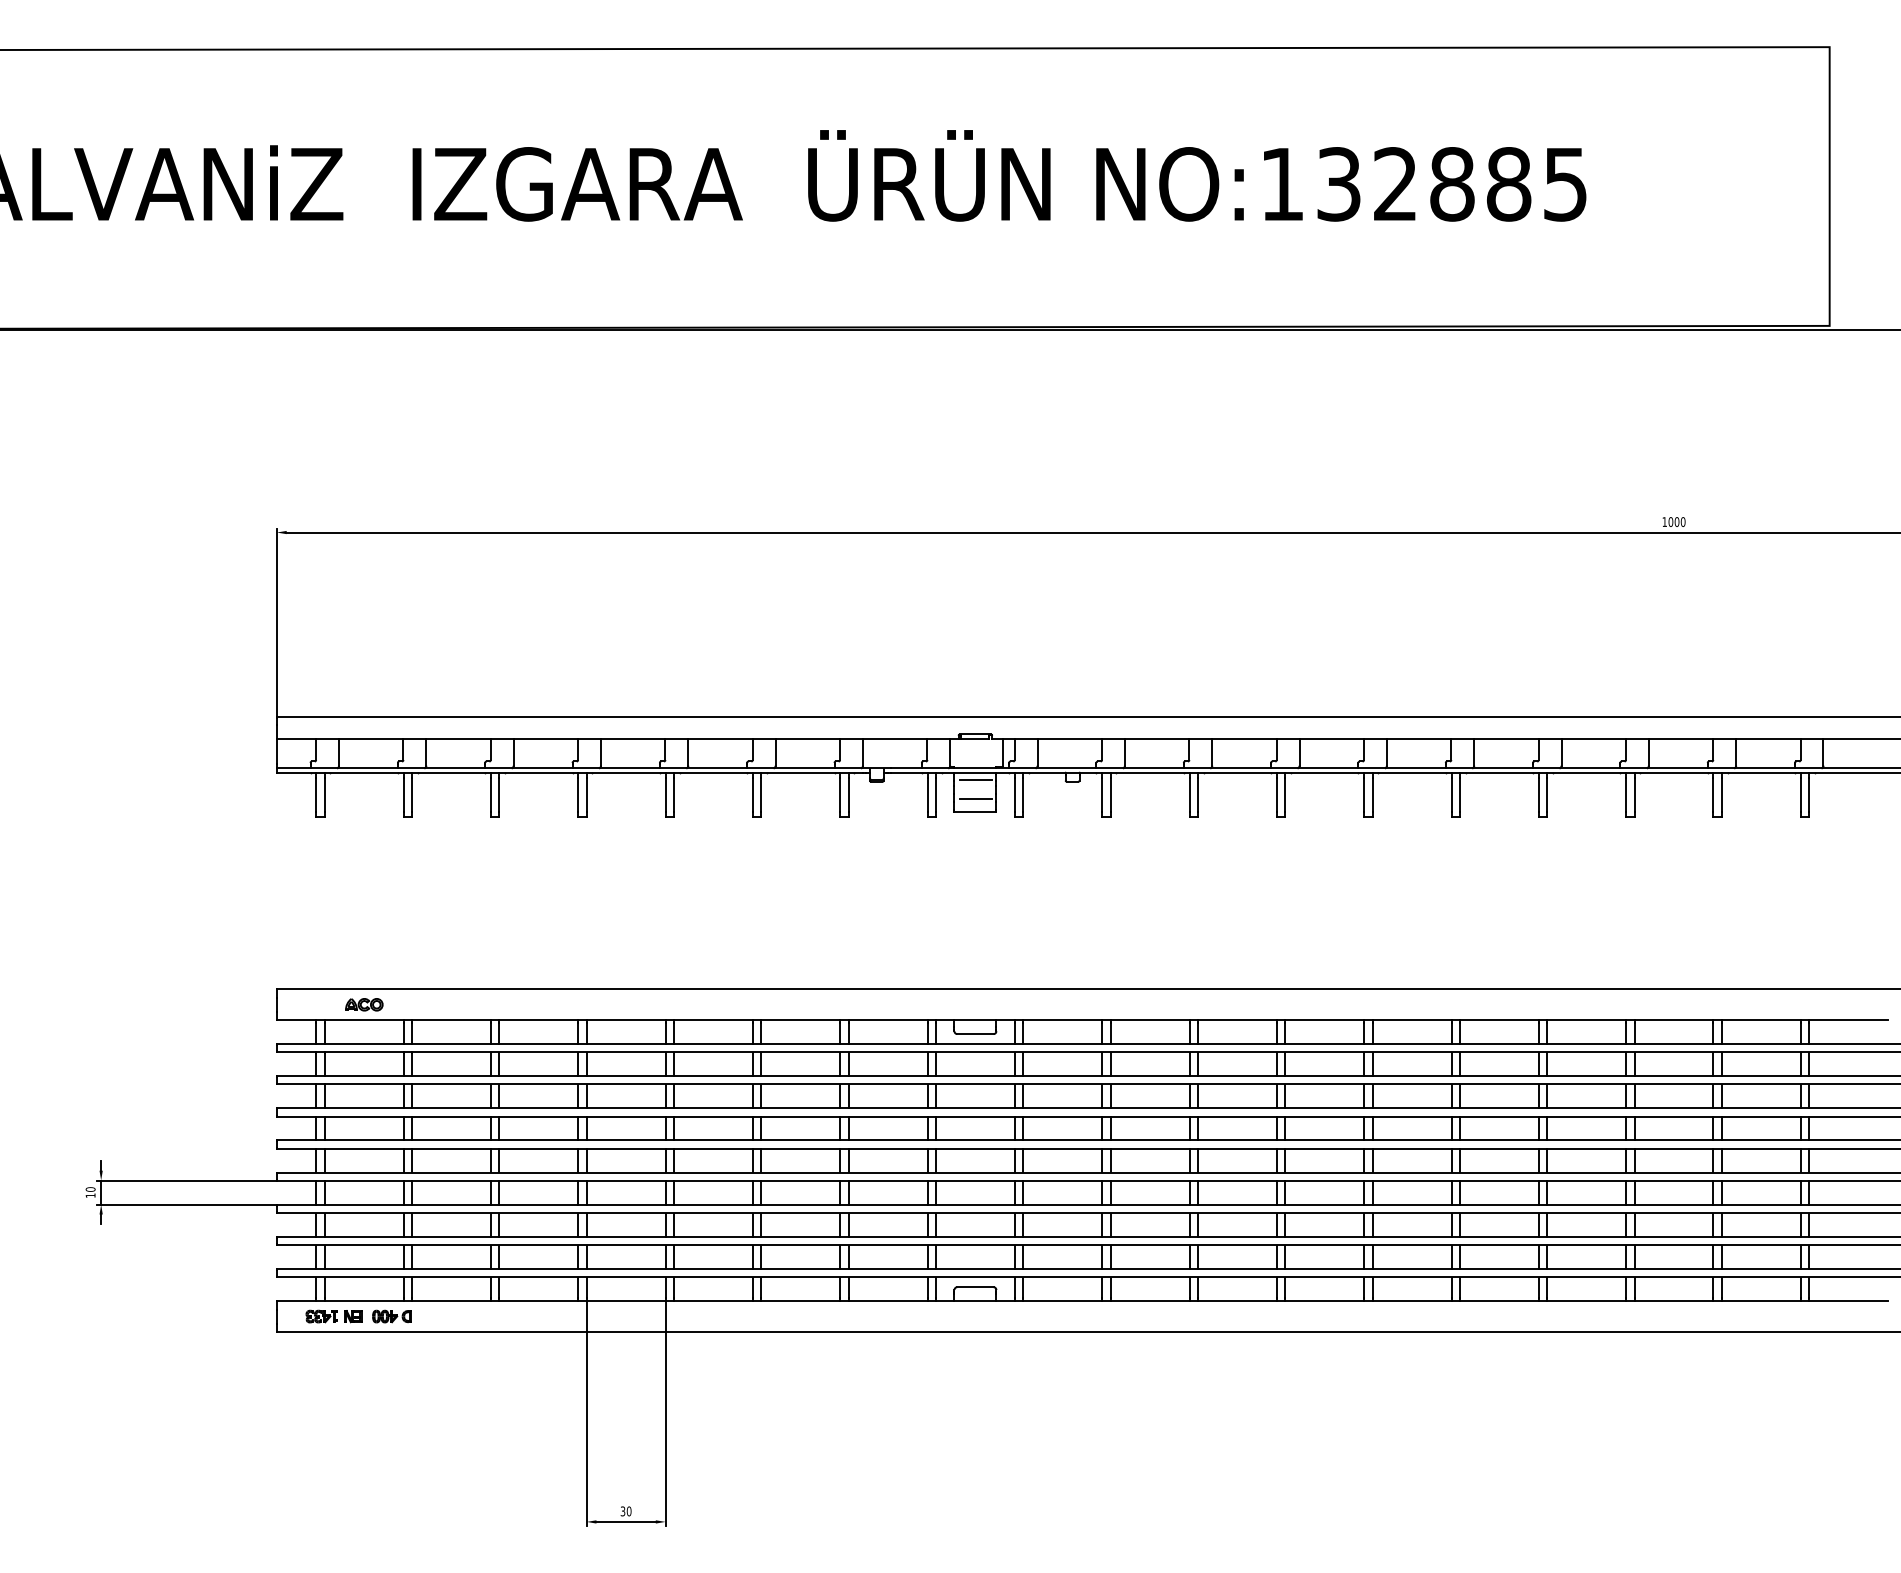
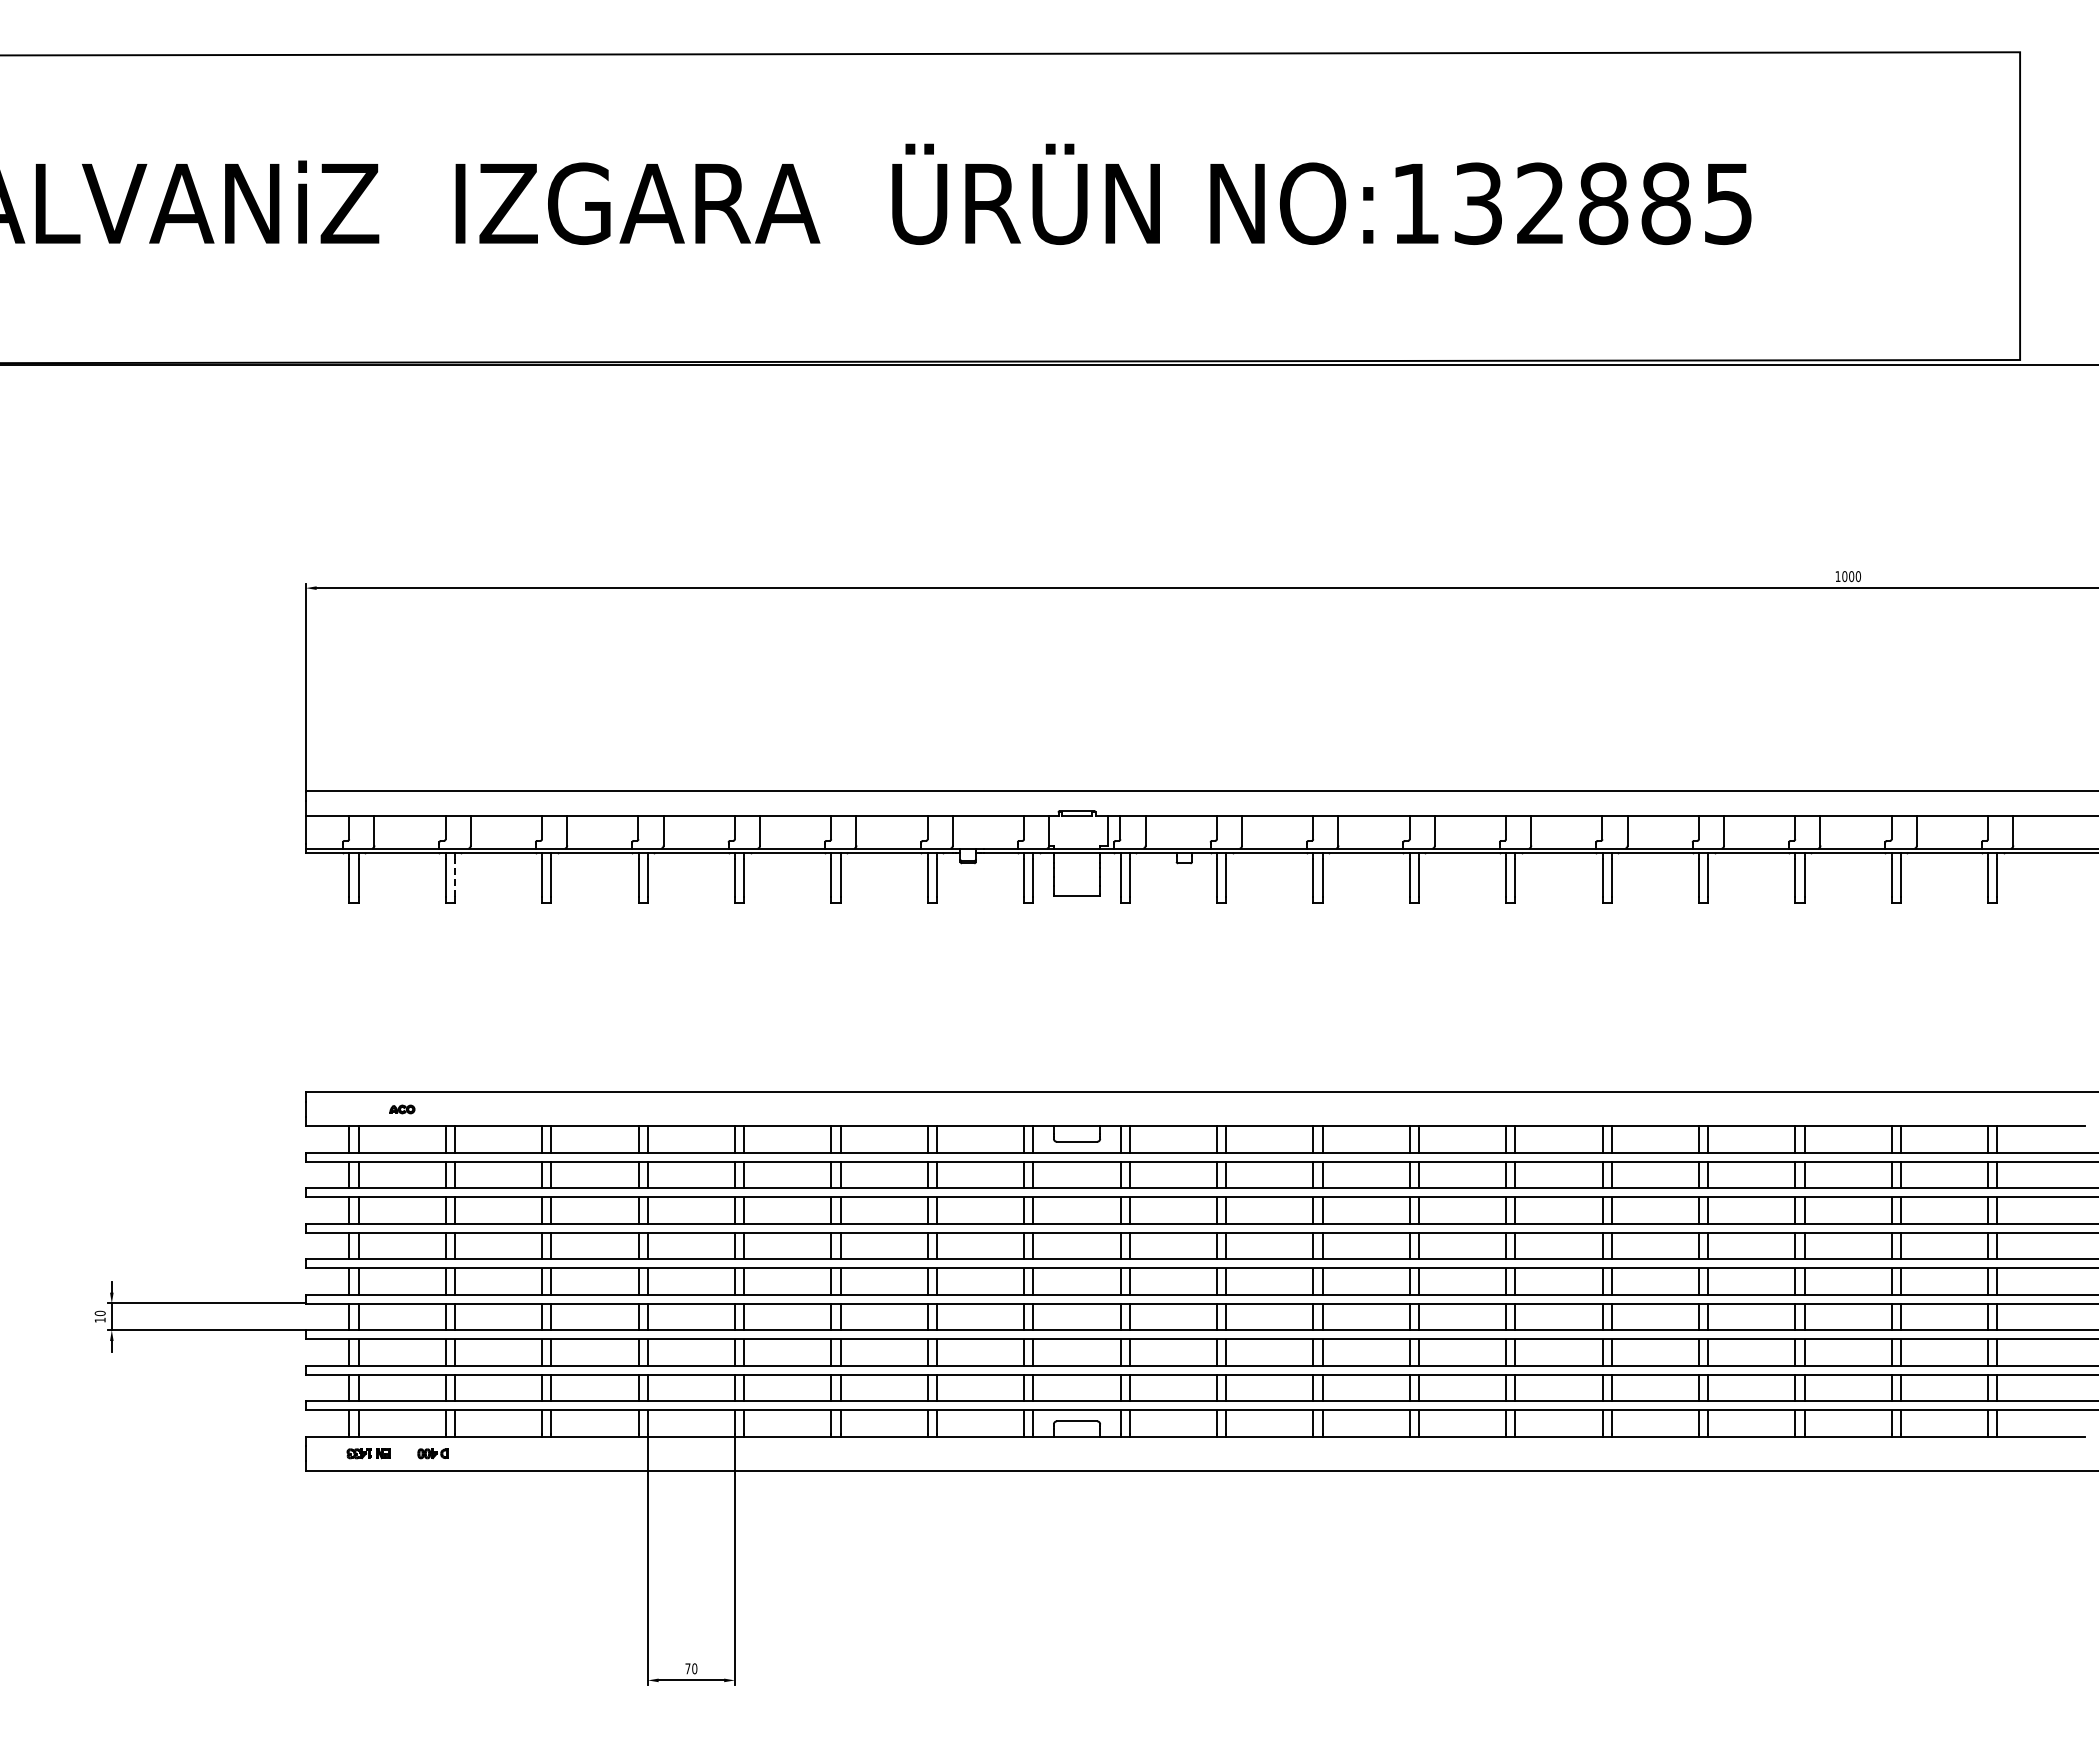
line: (975, 779) -> (1077, 860), removed
line: (412, 794) -> (455, 877), solid -> dashed
line: (975, 799) -> (1077, 882), removed
part: (364, 1004) -> (402, 1109), size x0.6
part: (333, 1316) -> (368, 1453), size x0.7
part: (391, 1316) -> (432, 1453), size x0.7
text: (622, 1511) -> (687, 1668), 30 -> 70

